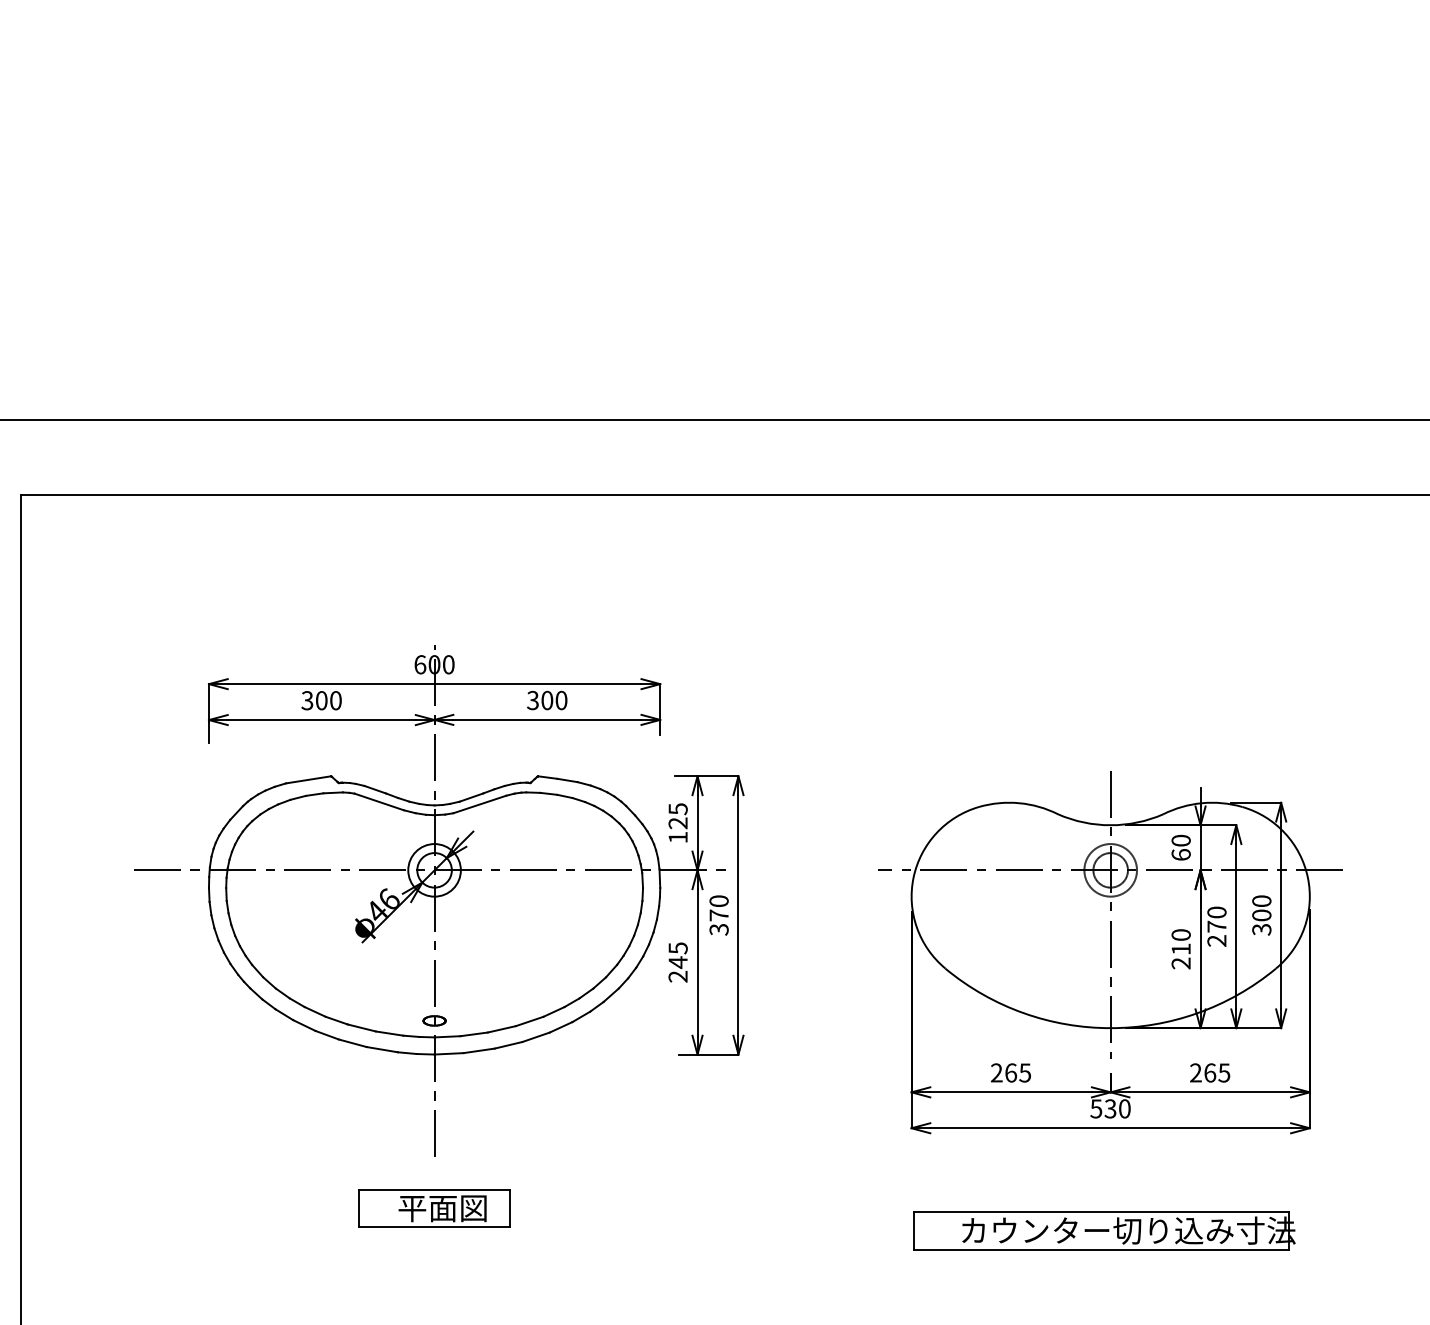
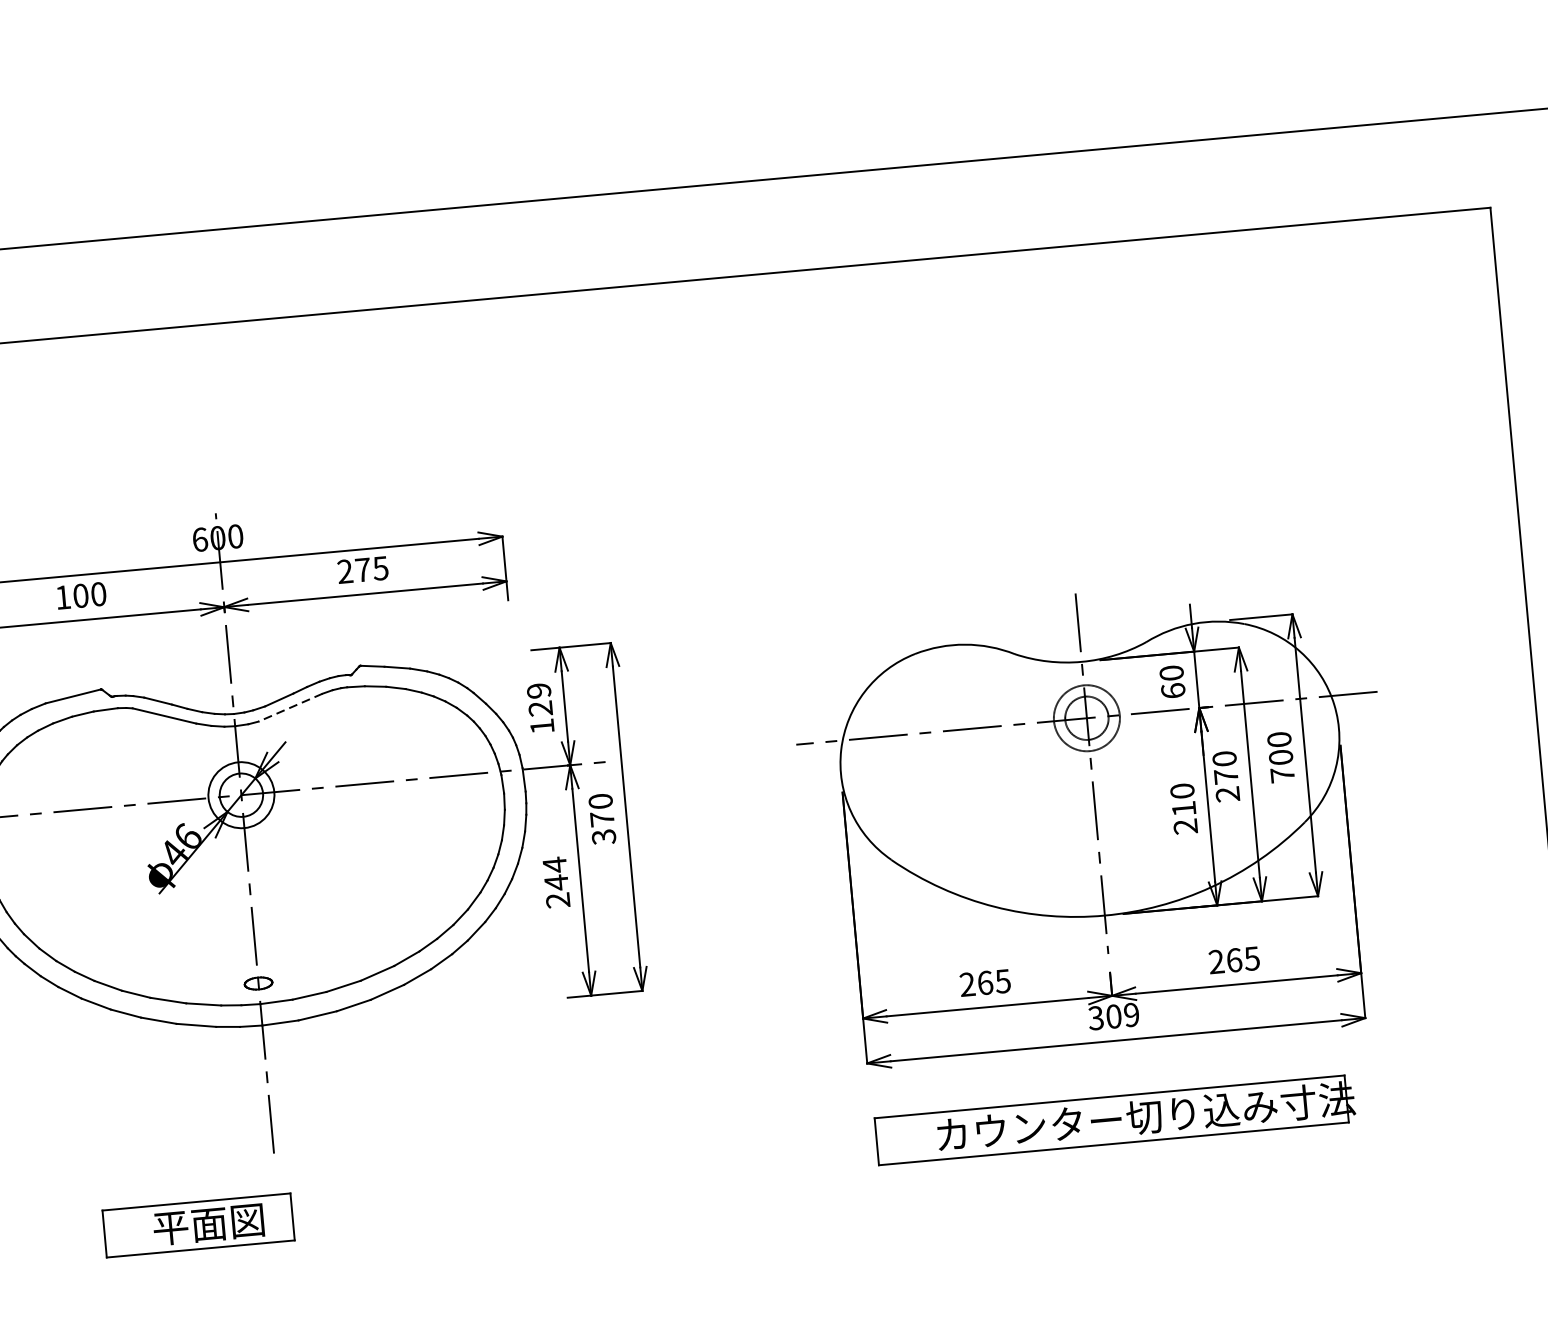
text: (307, 700) -> (63, 597), 300 -> 100
text: (547, 700) -> (363, 569), 300 -> 275
line: (479, 804) -> (290, 707), solid -> dashed
text: (677, 809) -> (538, 691), 125 -> 129
text: (1261, 929) -> (1282, 775), 300 -> 700
text: (677, 948) -> (554, 865), 245 -> 244
text: (1110, 1108) -> (1113, 1016), 530 -> 309
part: (434, 1208) -> (198, 1225), moved
part: (1104, 1230) -> (1115, 1119), moved

